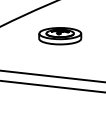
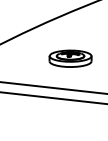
part: (60, 35) -> (70, 58), moved

